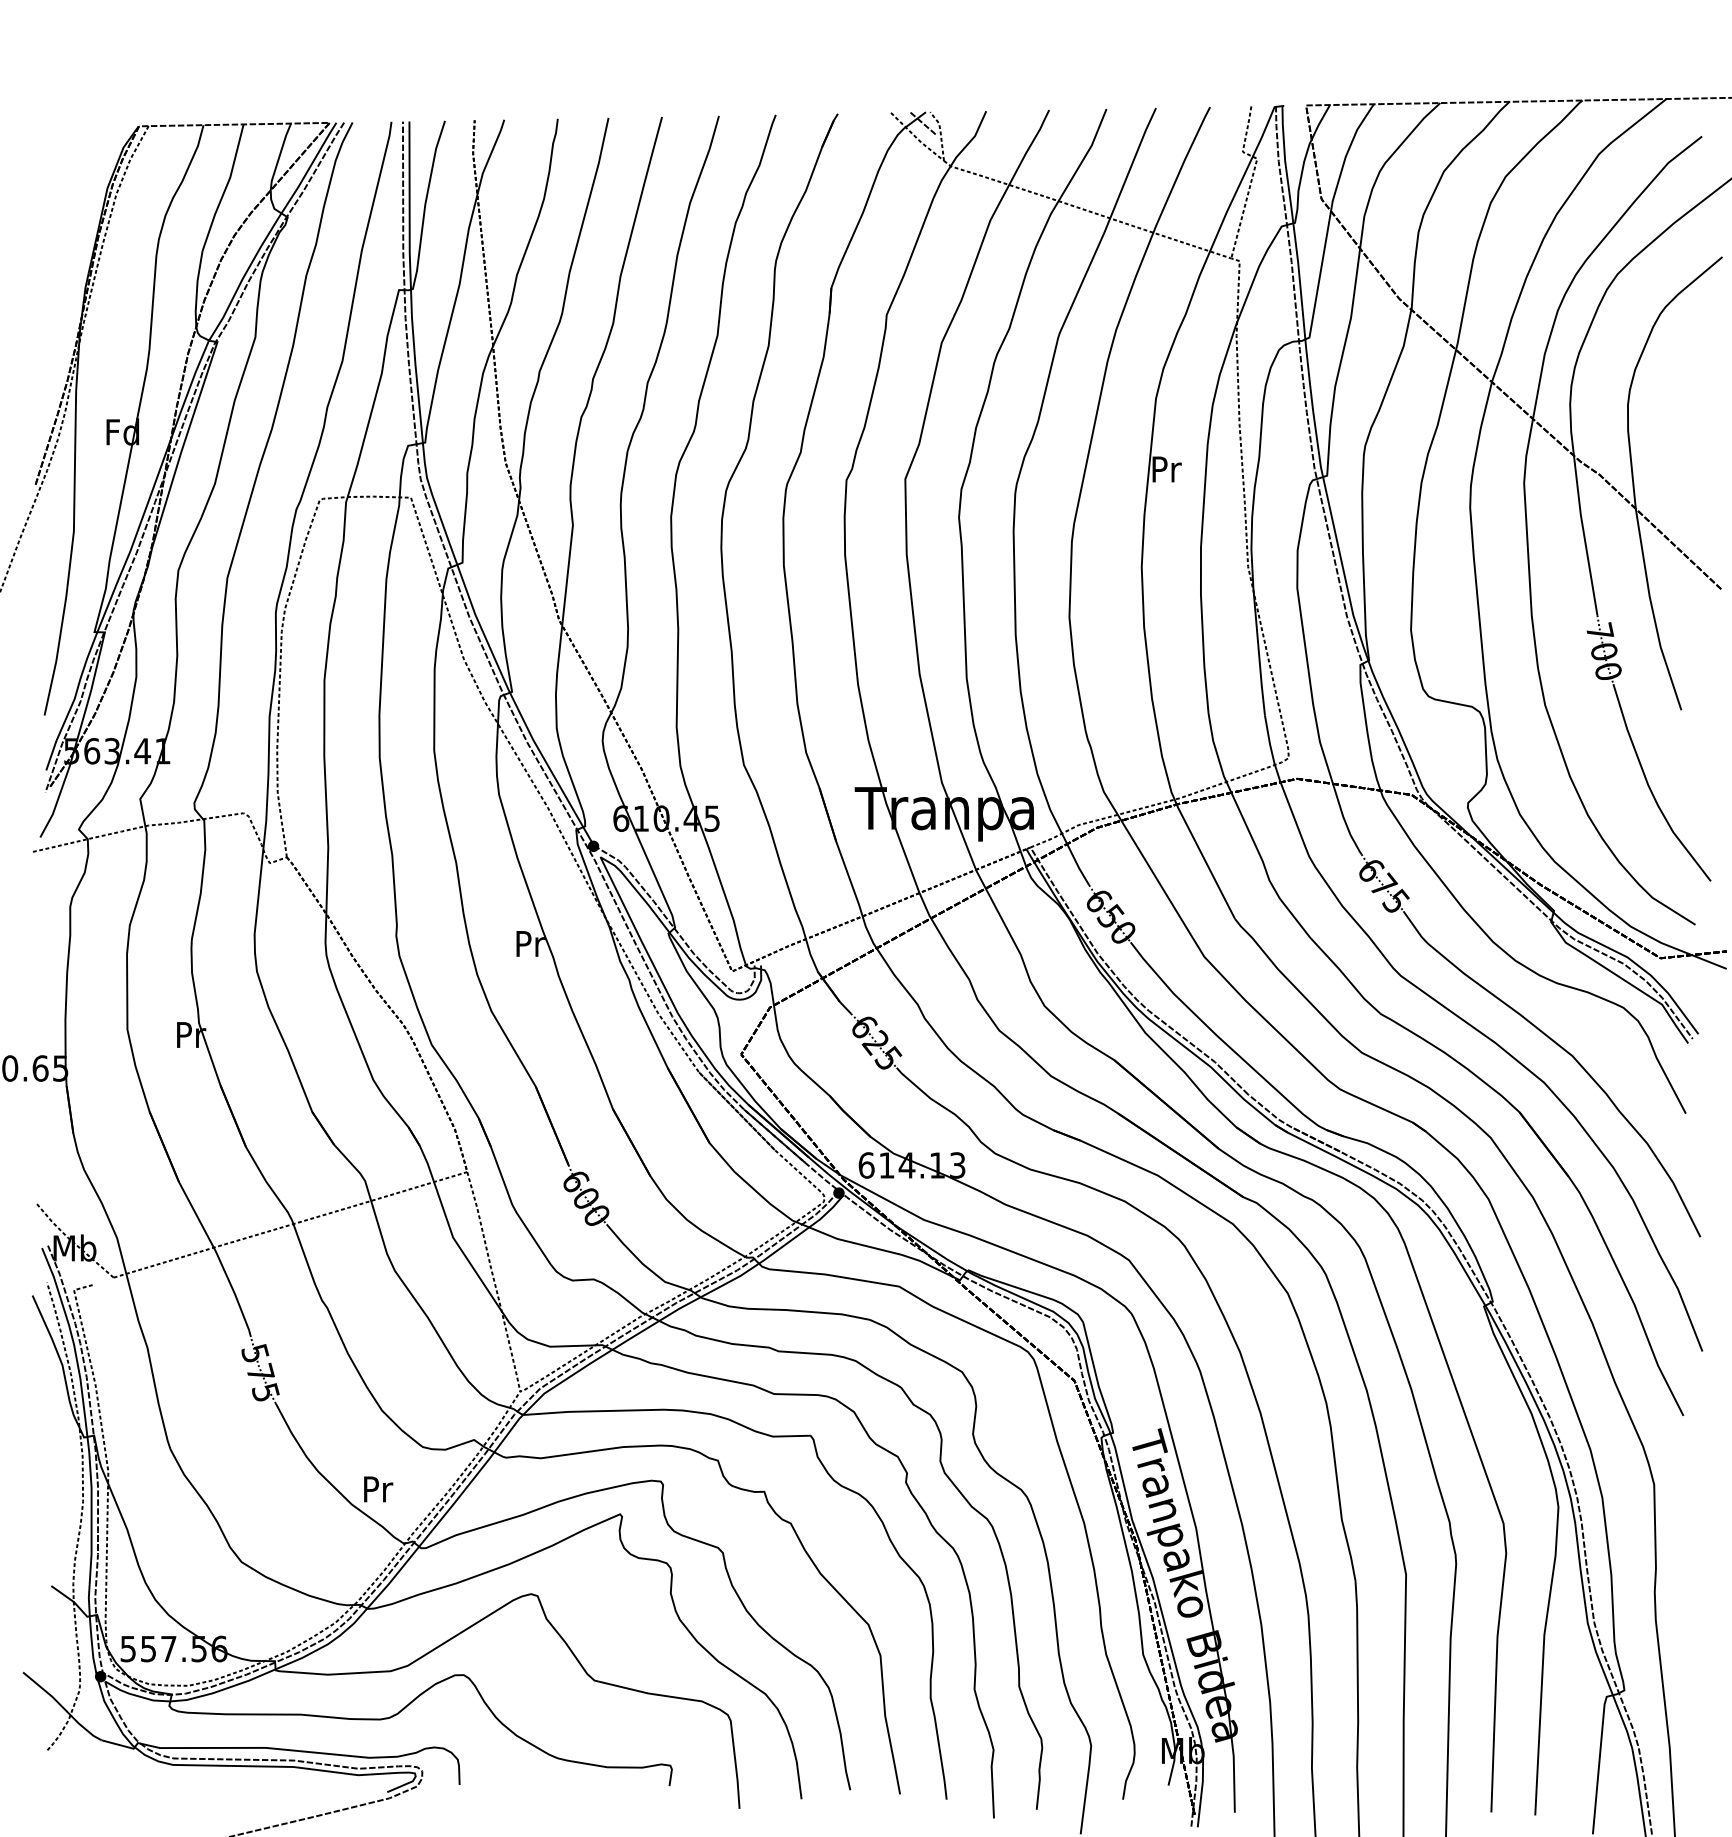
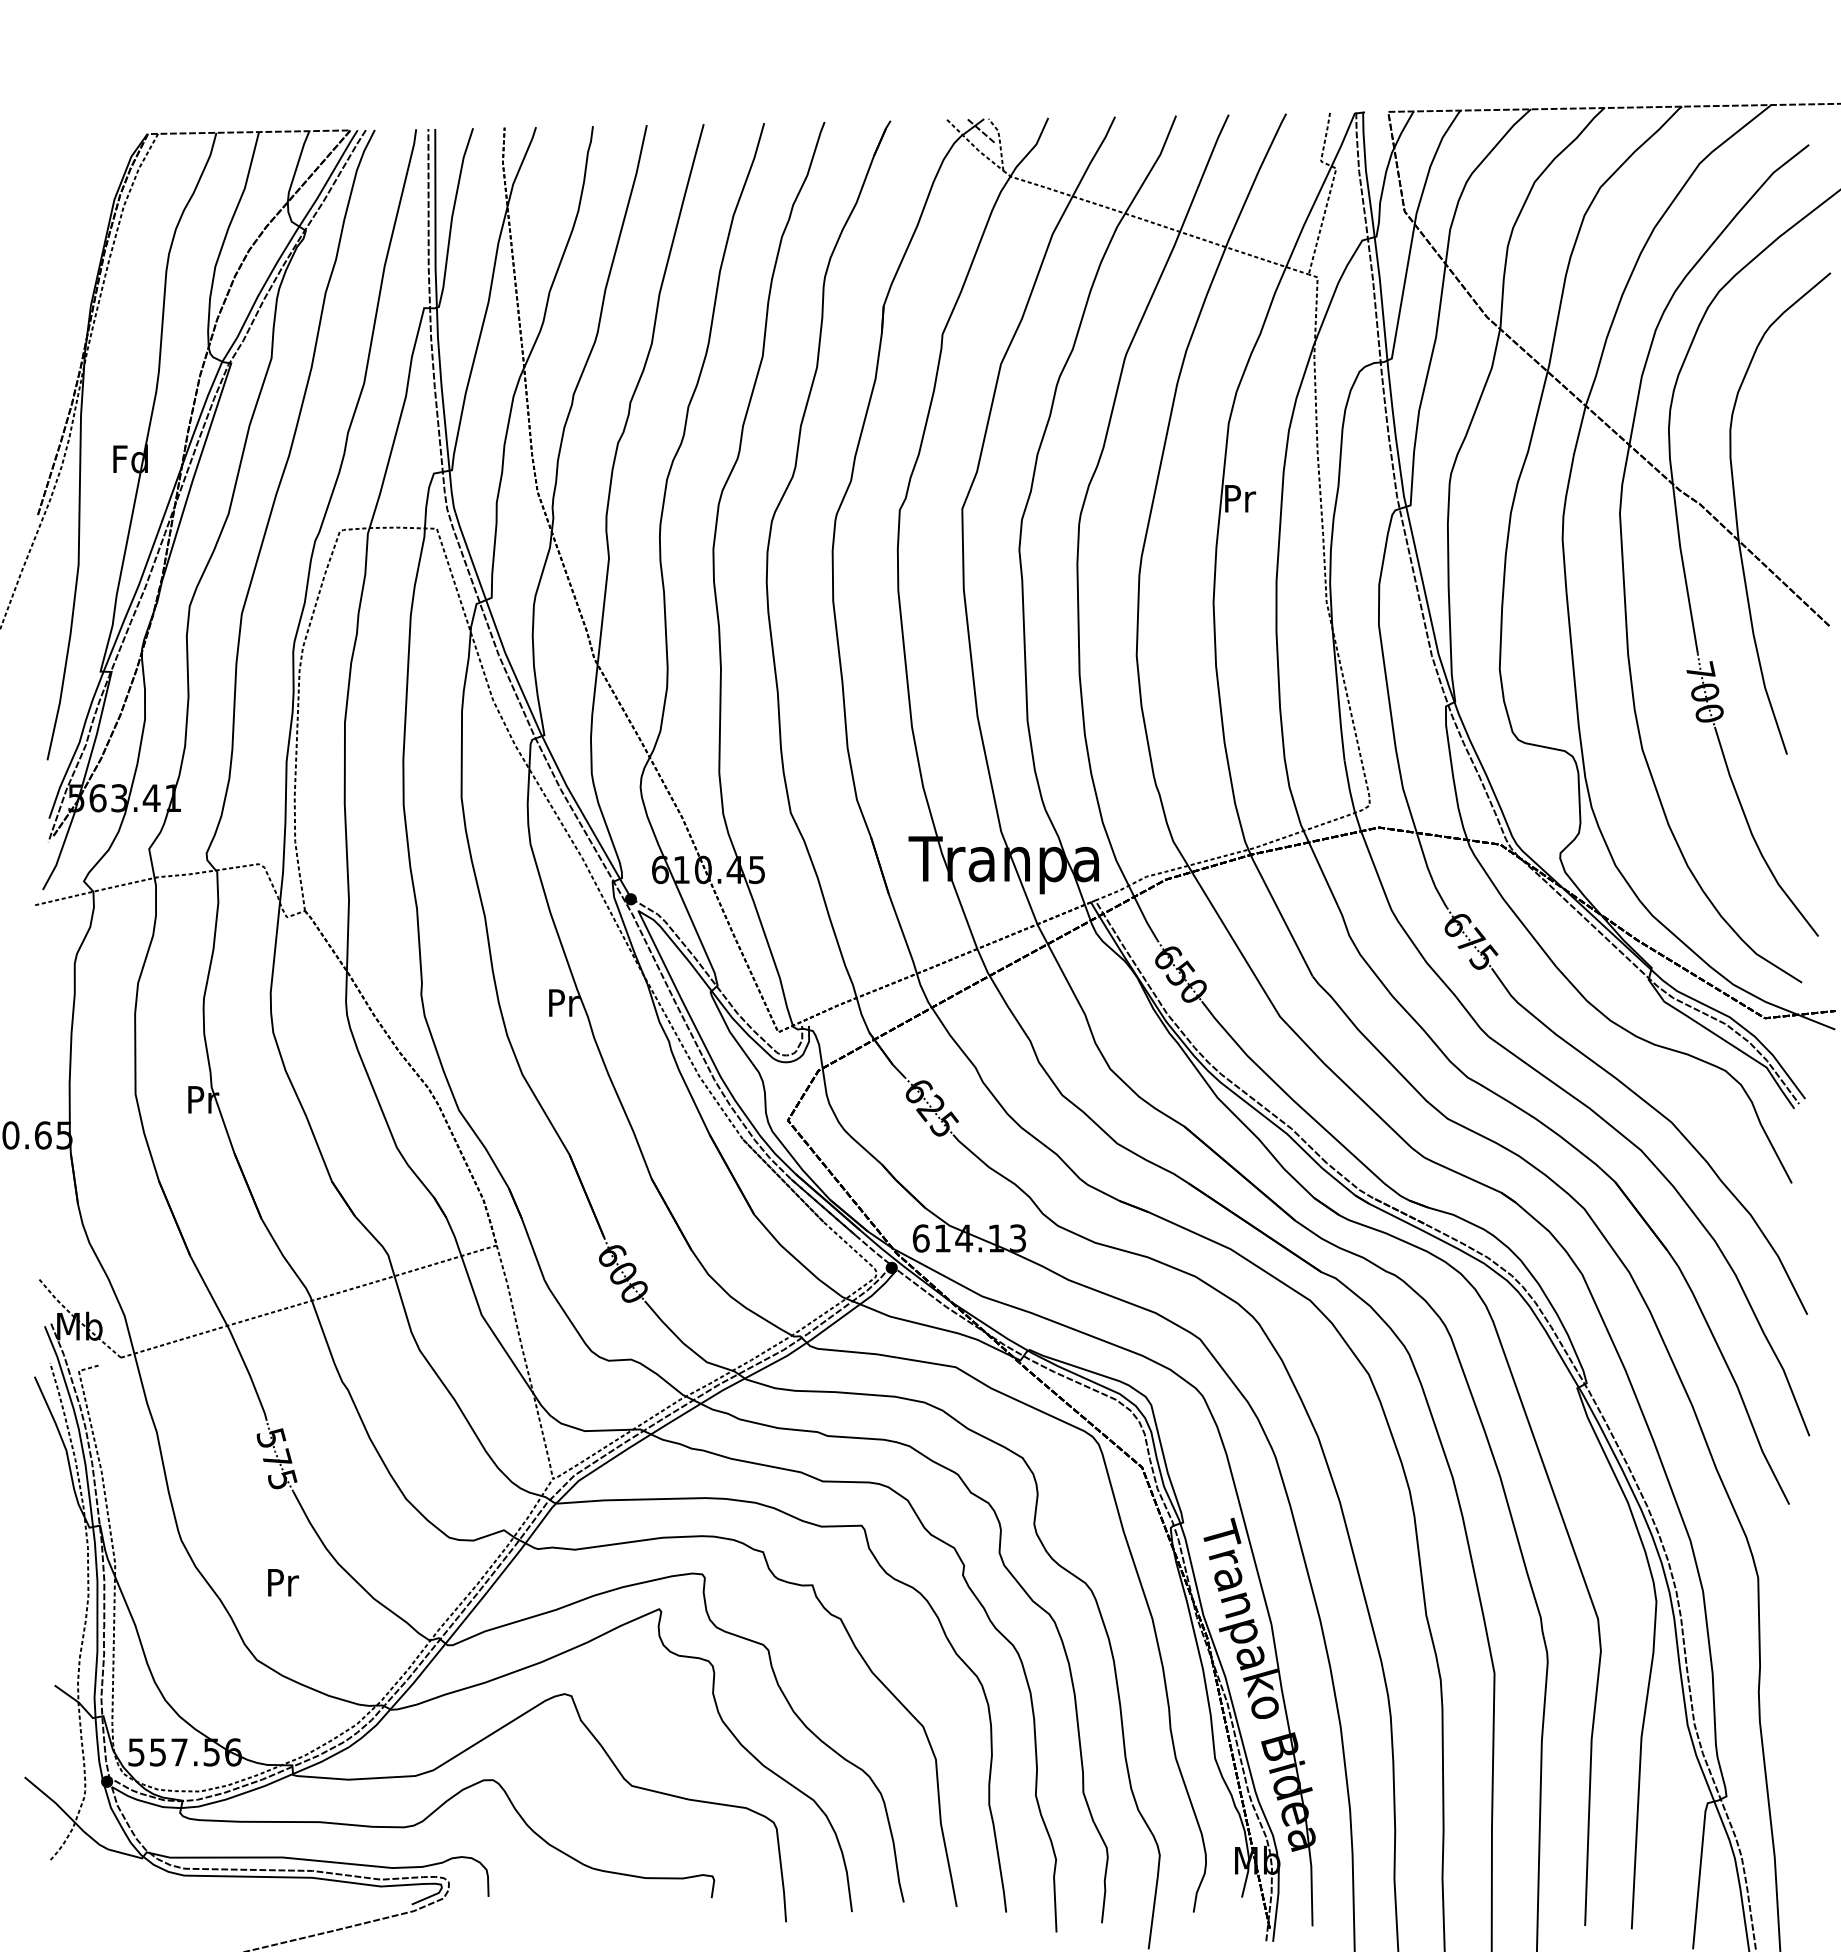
text: (378, 1489) -> (283, 1582), moved

